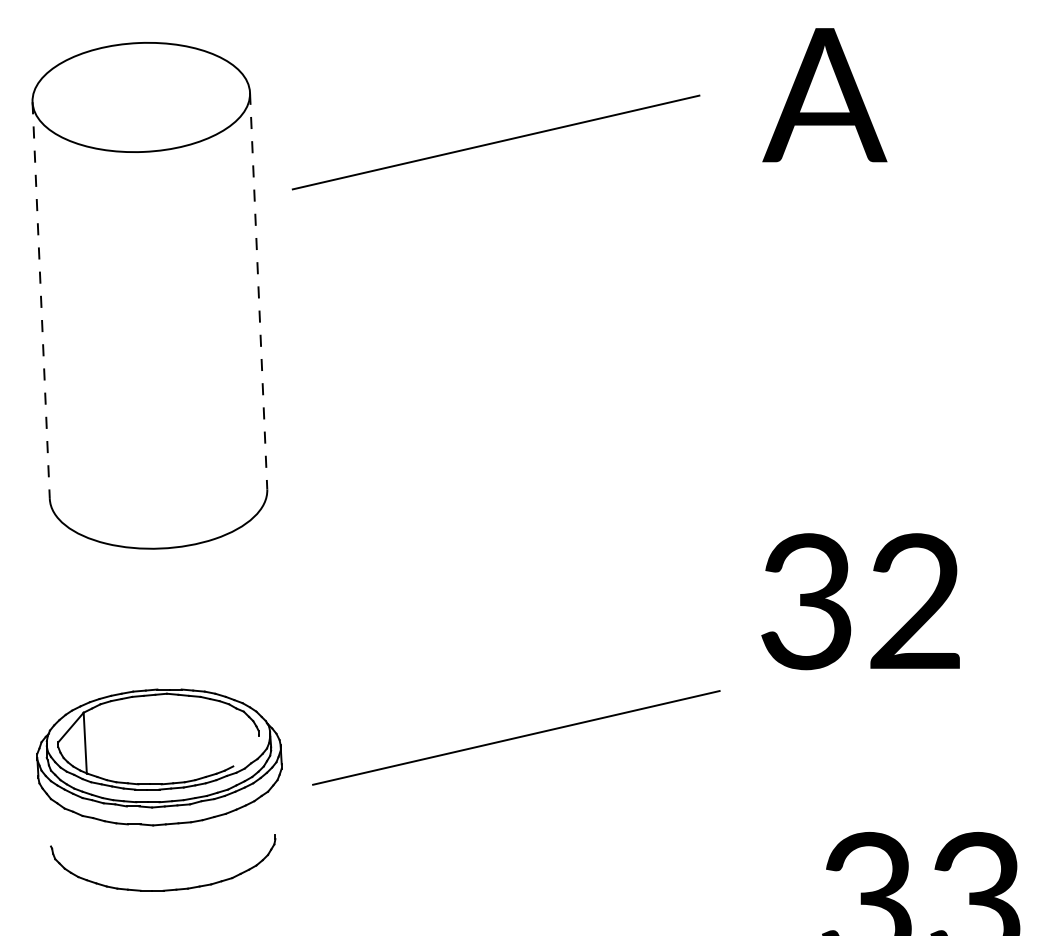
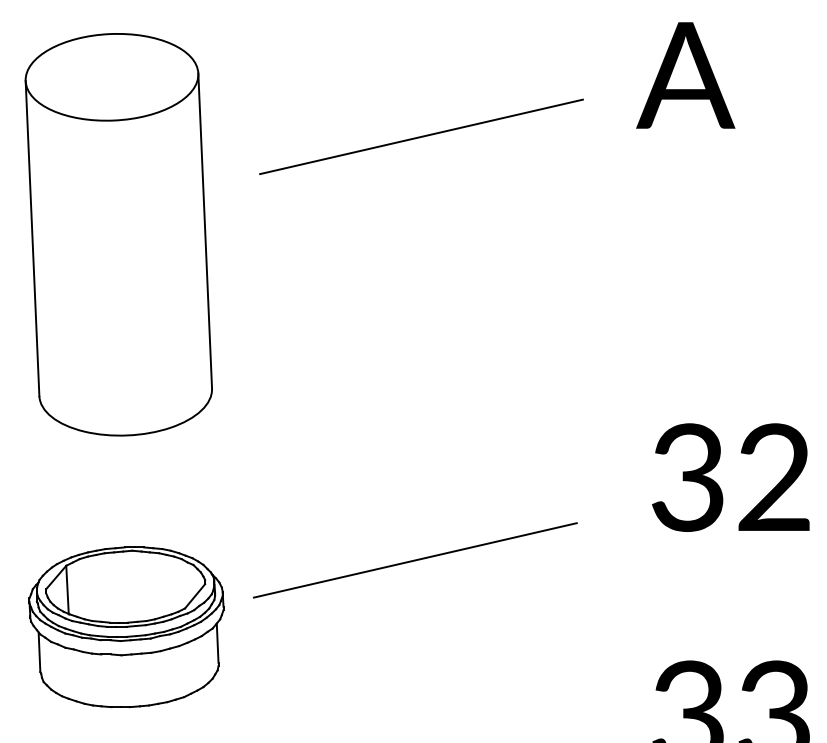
text: (824, 95) -> (685, 75), moved
line: (495, 142) -> (421, 136), moved
line: (258, 291) -> (205, 231), dashed -> solid
line: (41, 300) -> (32, 238), dashed -> solid
text: (860, 601) -> (730, 477), moved
line: (516, 737) -> (415, 560), moved
line: (245, 750) -> (194, 595), added
line: (274, 810) -> (217, 643), added
line: (49, 821) -> (39, 652), added

